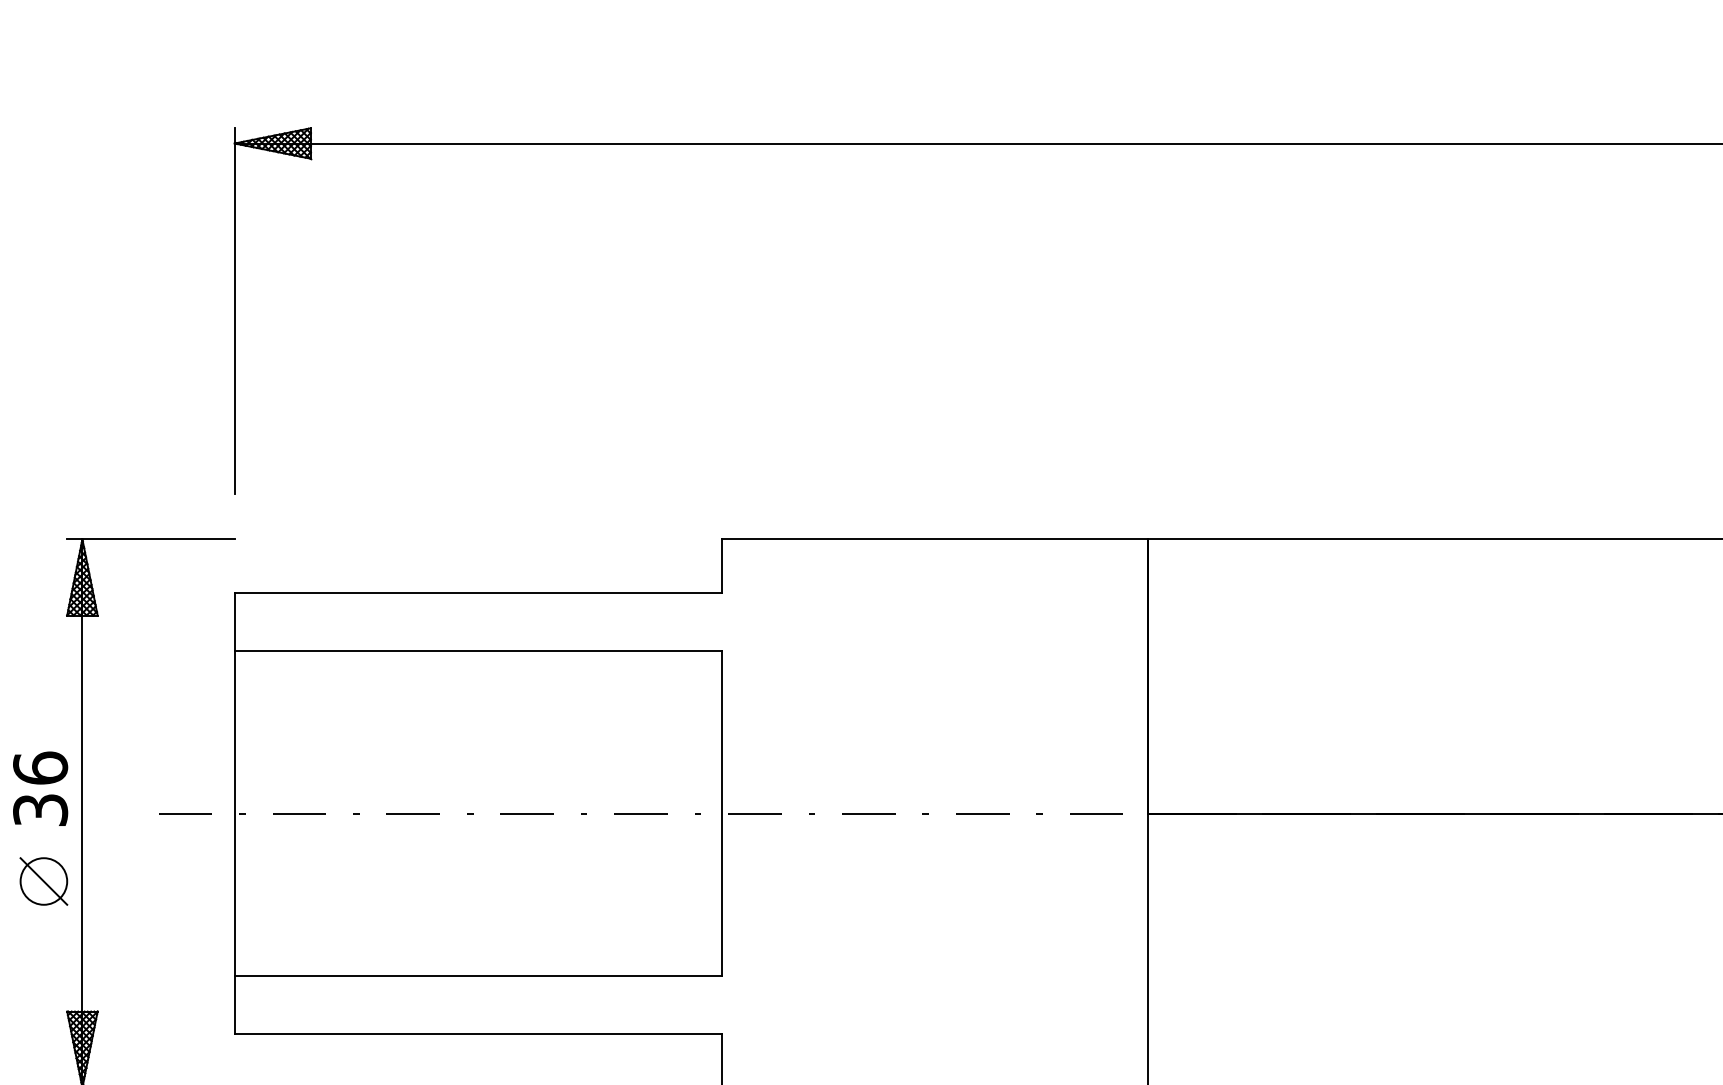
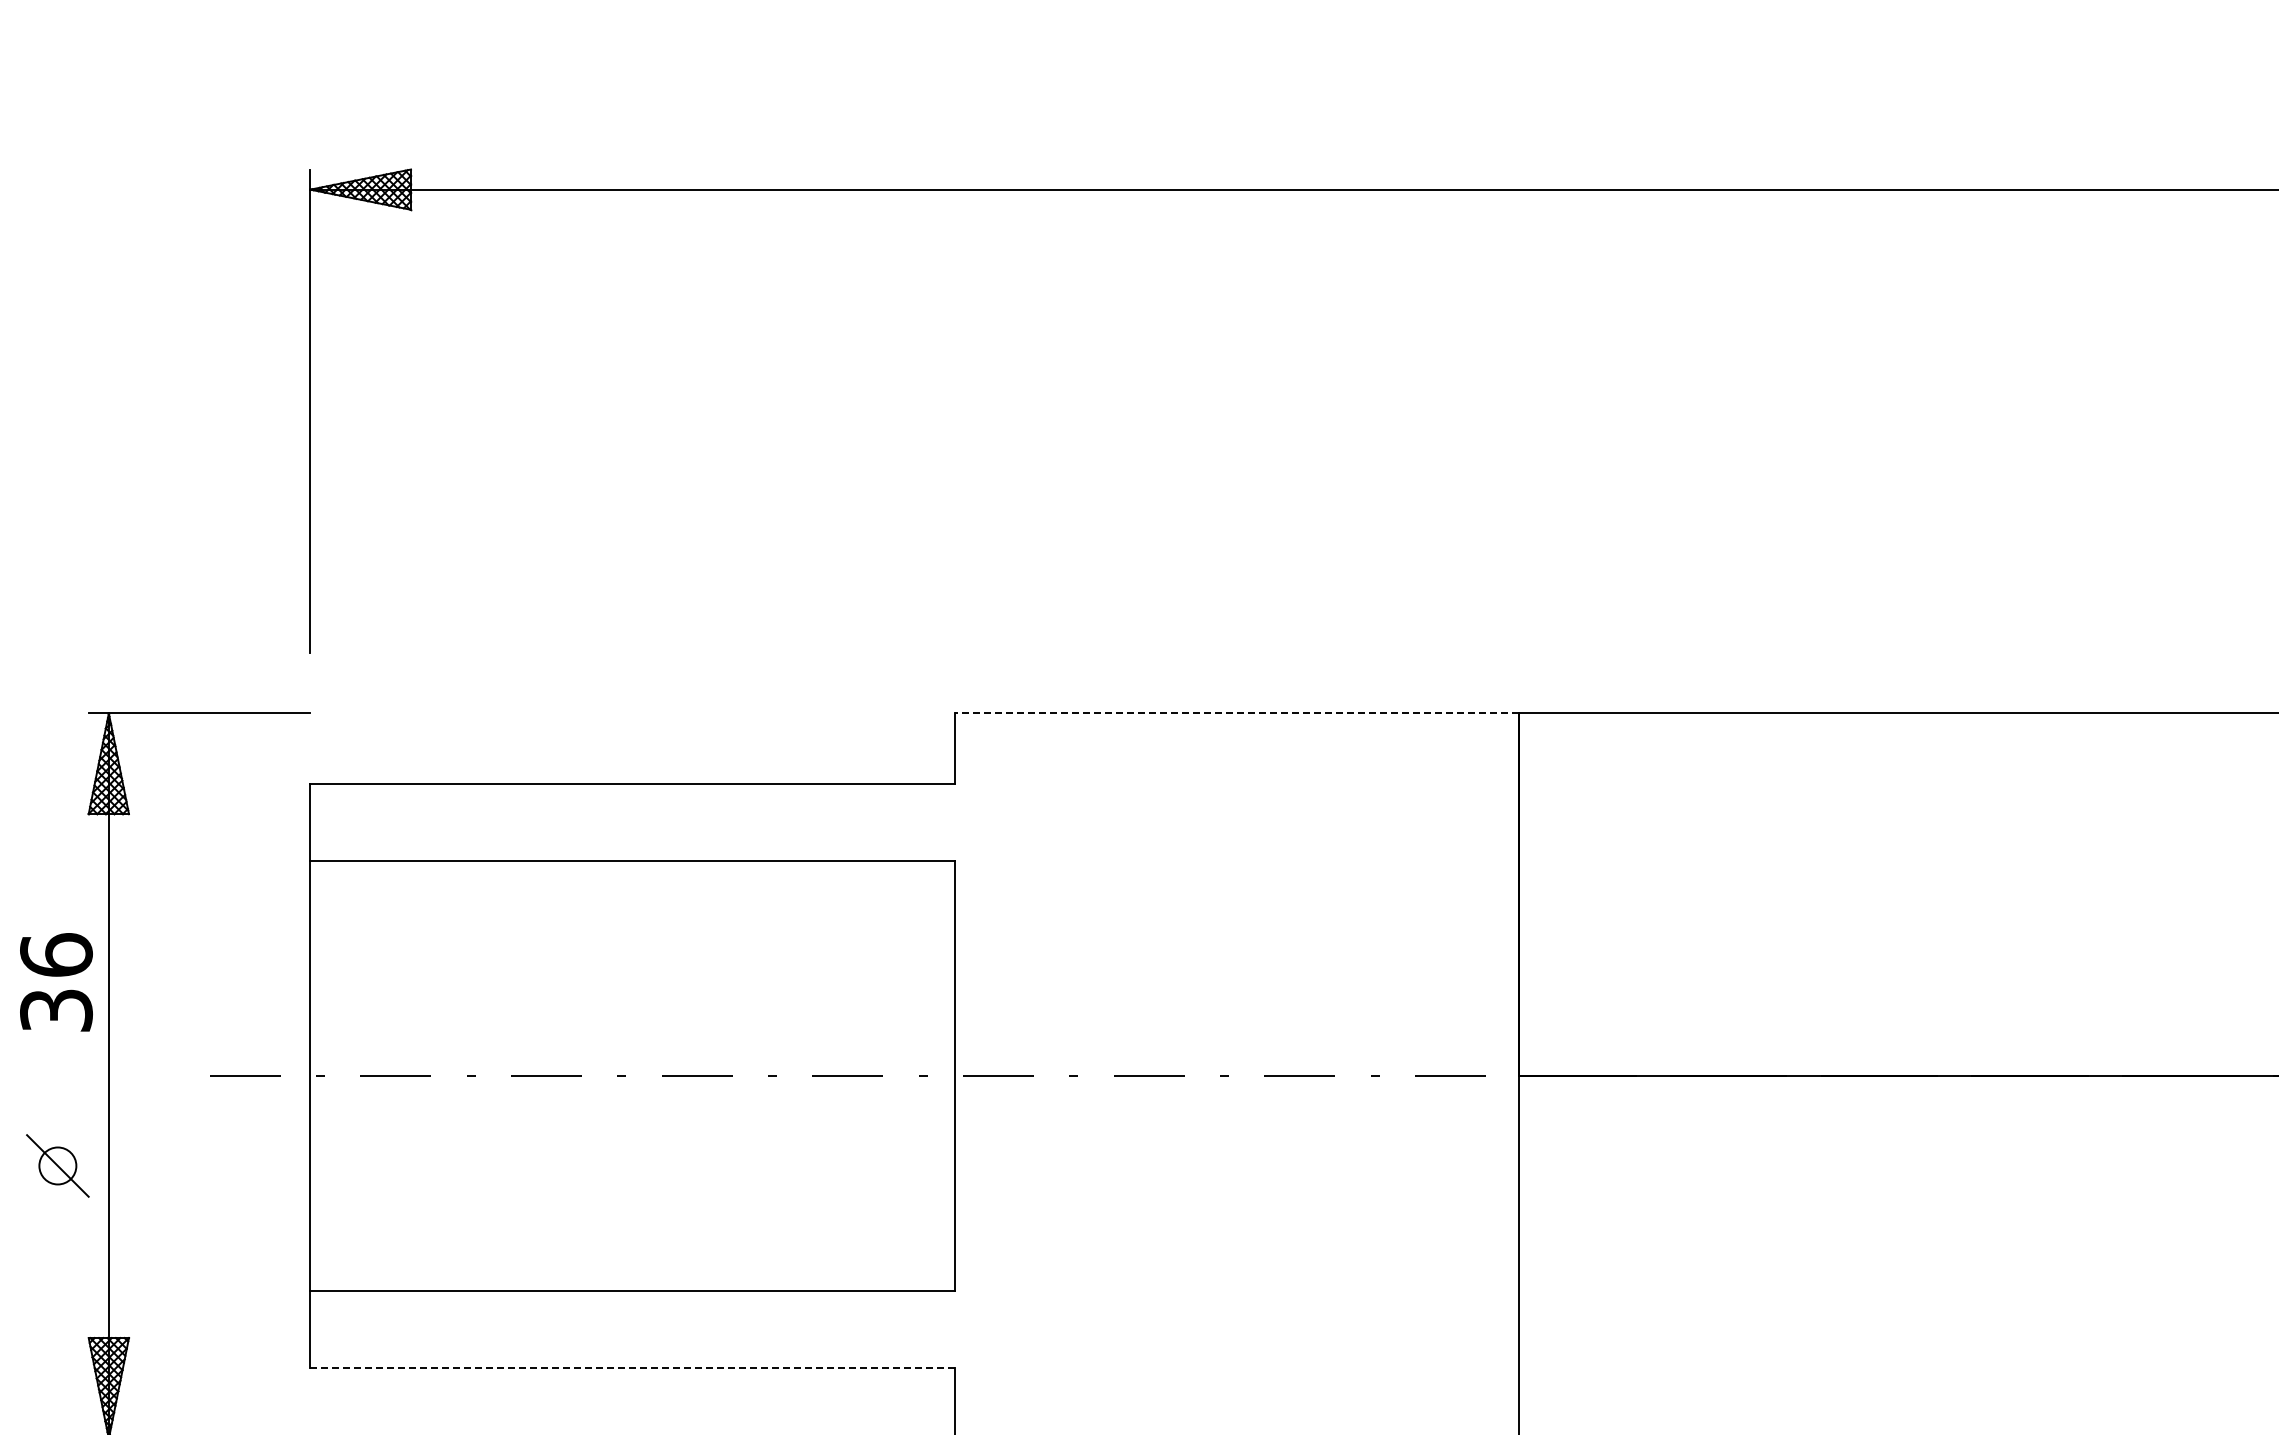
line: (934, 539) -> (1236, 713), solid -> dashed
text: (40, 788) -> (56, 982), moved
circle: (43, 881) -> (57, 1165), size x0.6
line: (479, 1034) -> (633, 1368), solid -> dashed

